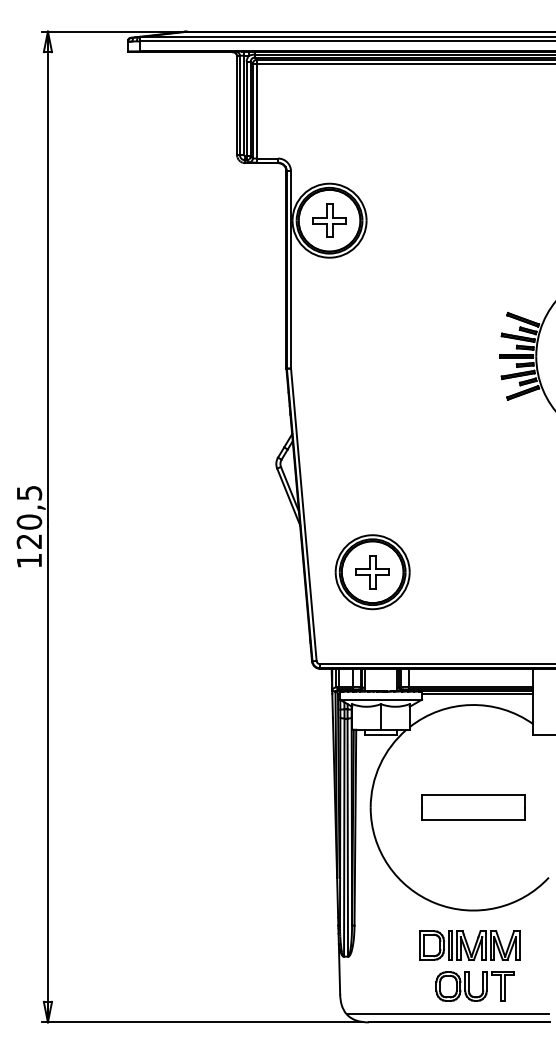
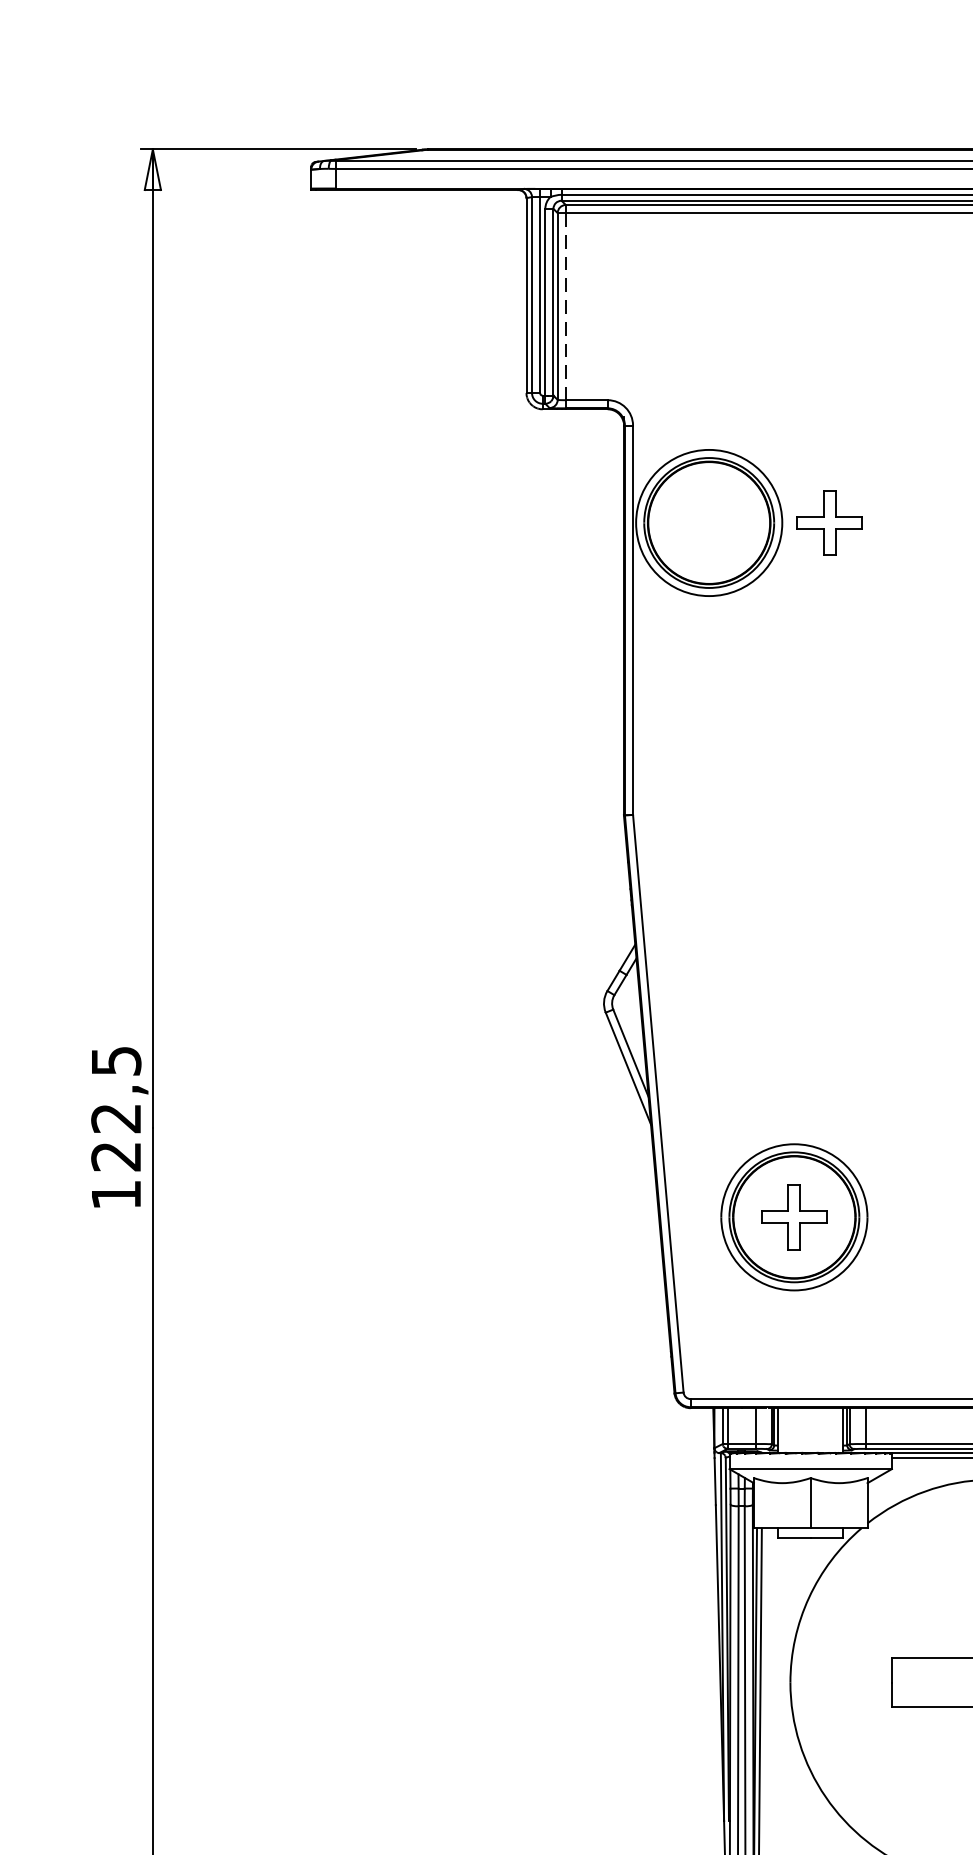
line: (257, 111) -> (566, 307), solid -> dashed
part: (329, 220) -> (829, 522), moved
text: (29, 521) -> (116, 1117), 120,5 -> 122,5

